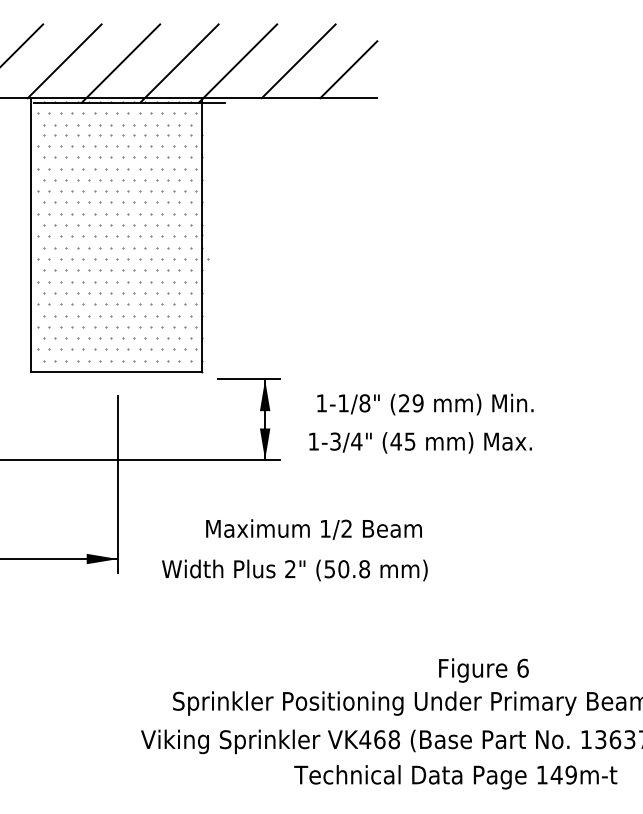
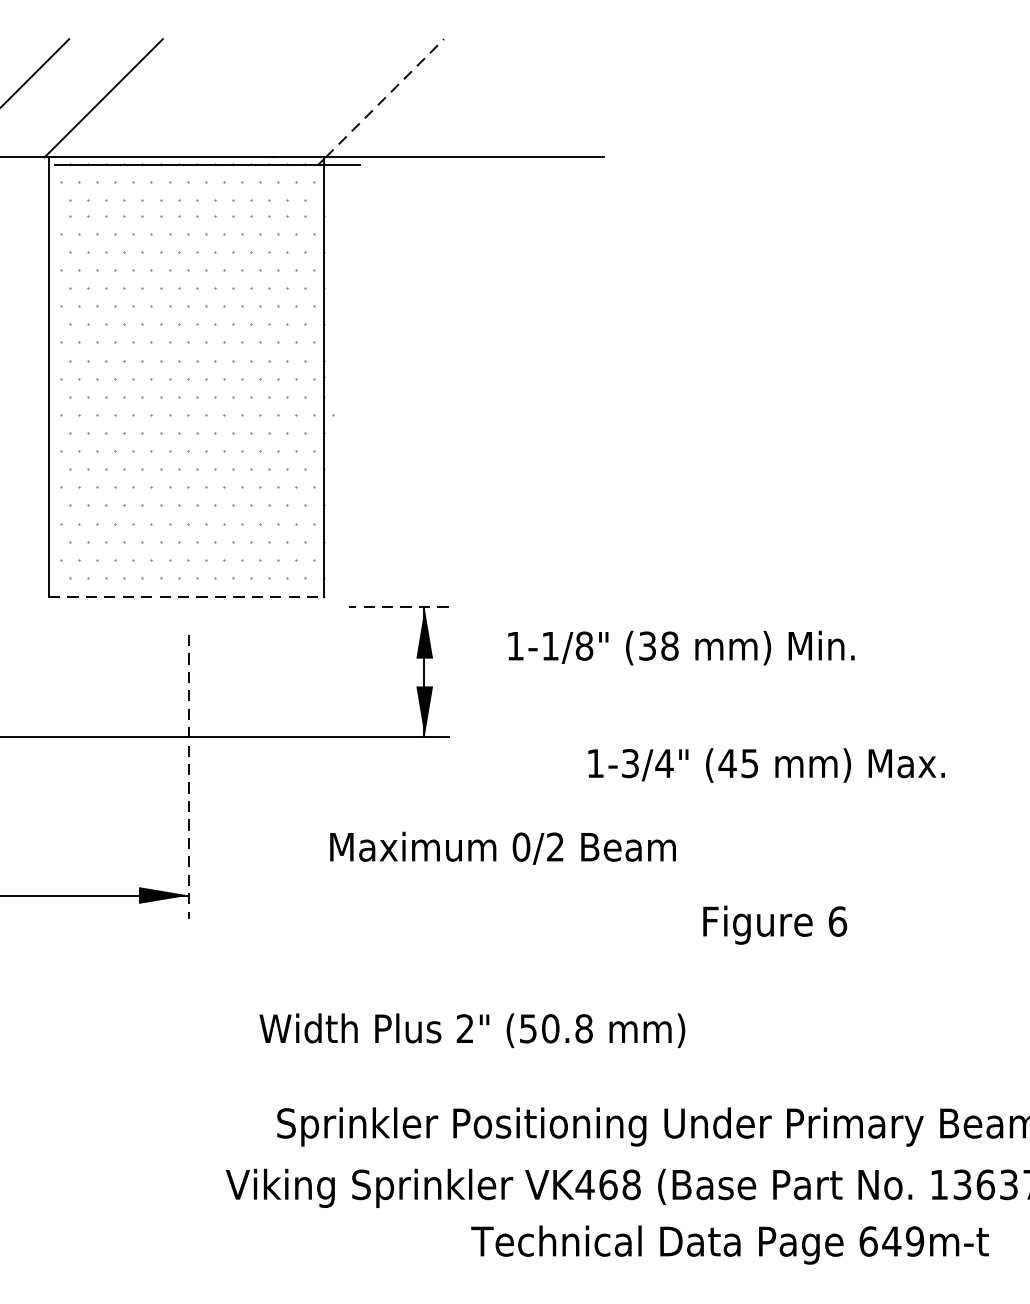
line: (240, 60) -> (385, 97), solid -> dashed
line: (298, 61) -> (478, 98), removed
line: (120, 63) -> (193, 101), removed
line: (179, 63) -> (287, 101), removed
line: (348, 69) -> (558, 111), removed
line: (116, 372) -> (186, 596), solid -> dashed
line: (248, 379) -> (398, 607), solid -> dashed
text: (411, 403) -> (659, 646), (29 -> (38
text: (420, 442) -> (766, 764), moved
line: (118, 484) -> (189, 776), solid -> dashed
text: (325, 528) -> (521, 846), 1/2 -> 0/2
text: (294, 570) -> (471, 1030), moved
text: (483, 670) -> (774, 925), moved
text: (542, 774) -> (868, 1240), 149m-t -> 649m-t

